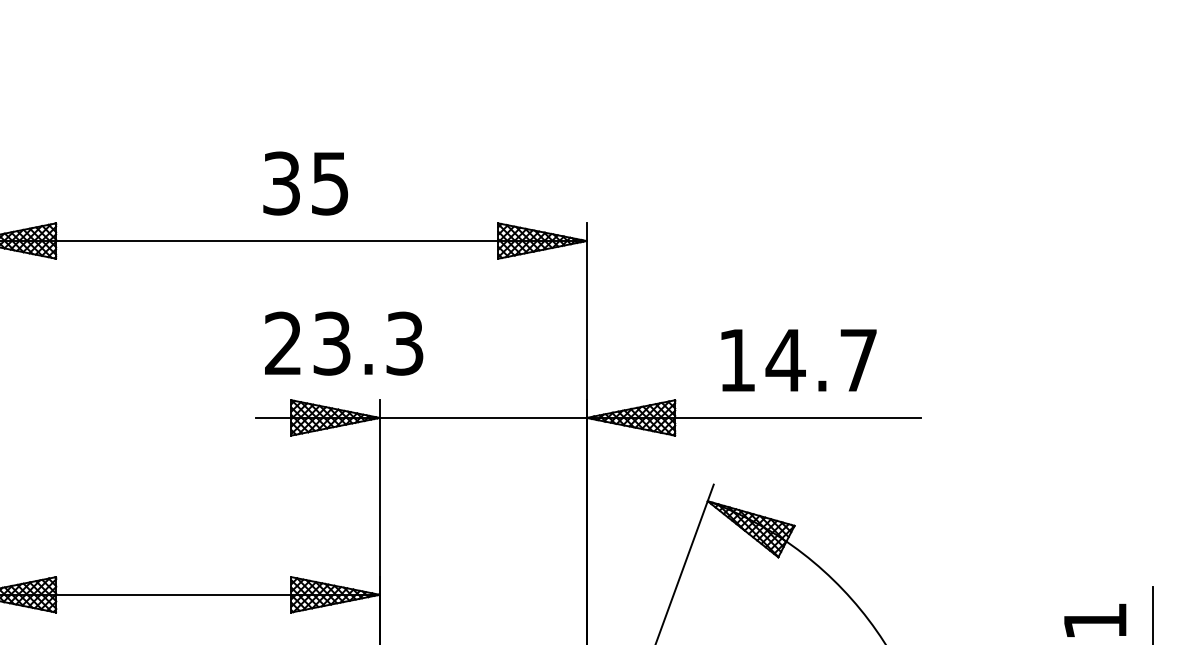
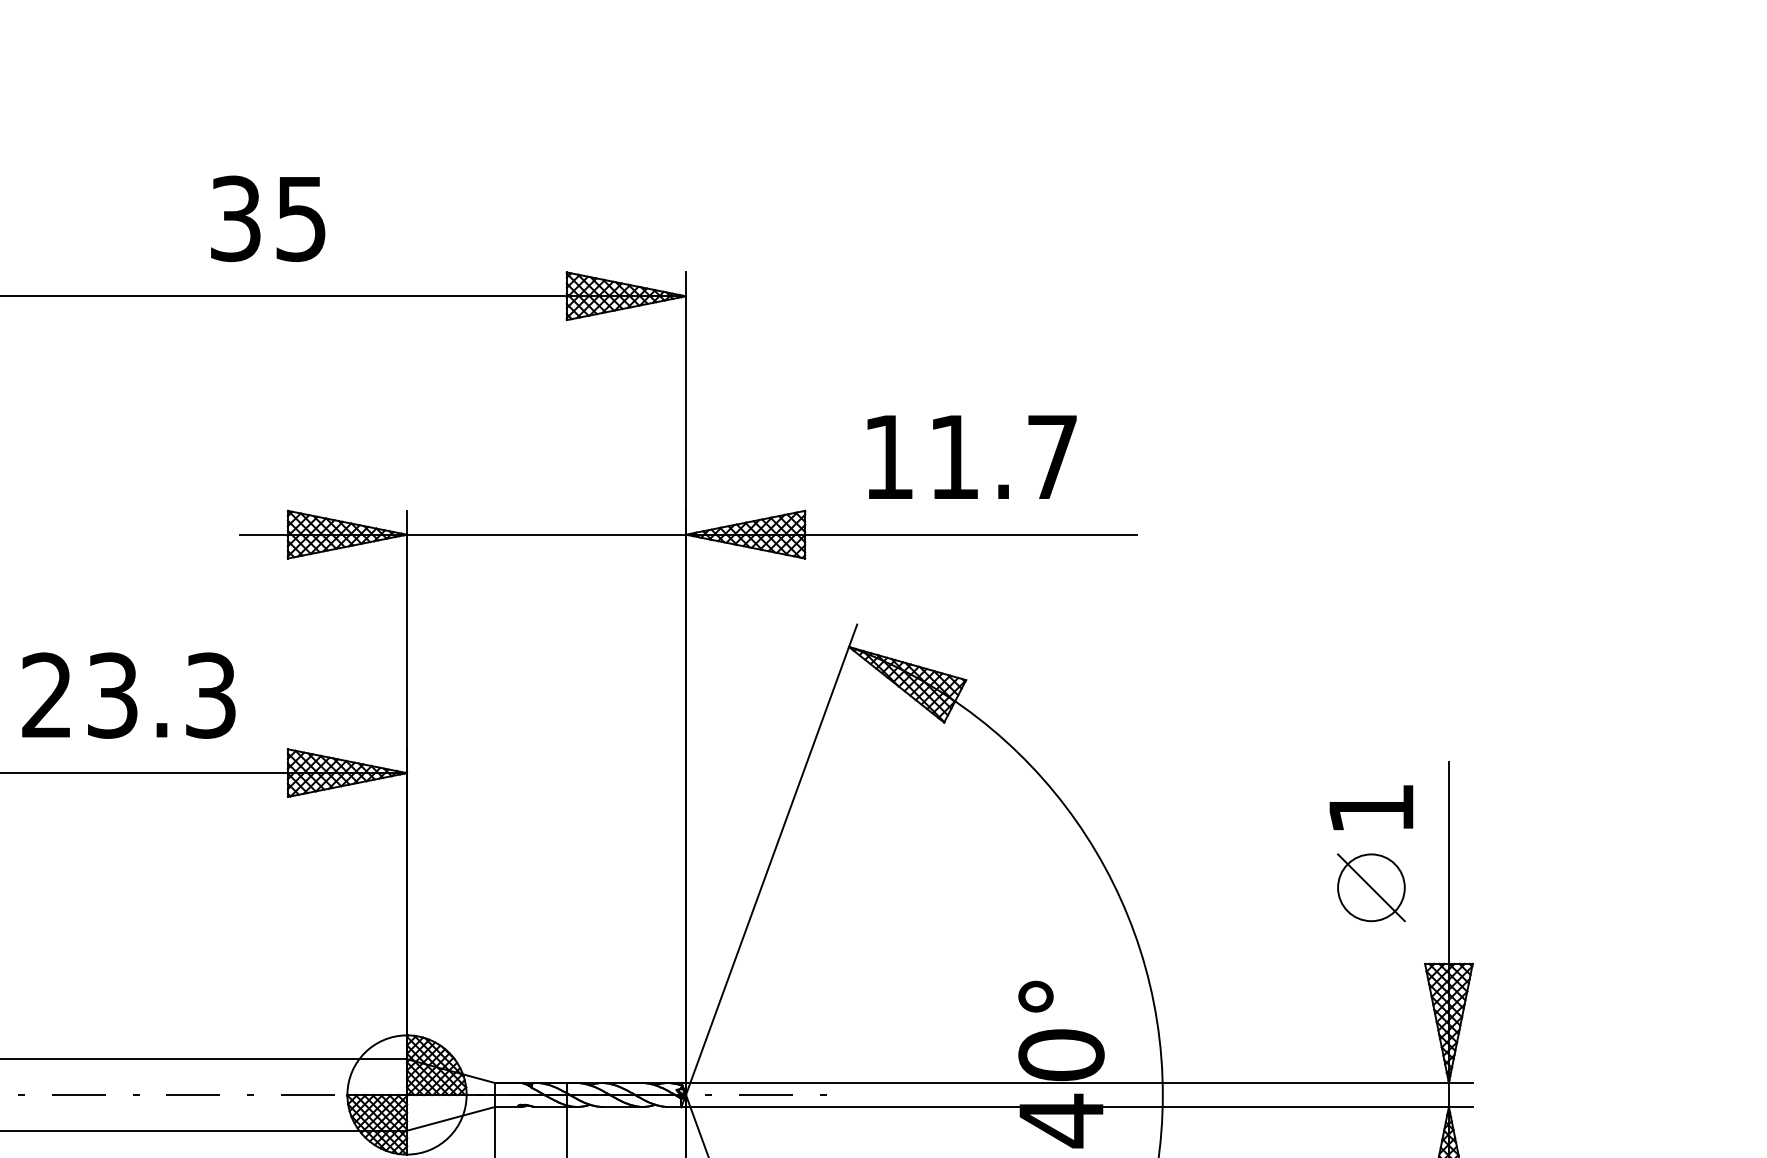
text: (305, 183) -> (268, 218), moved
text: (343, 343) -> (128, 695), moved
text: (785, 359) -> (953, 456), 14.7 -> 11.7

